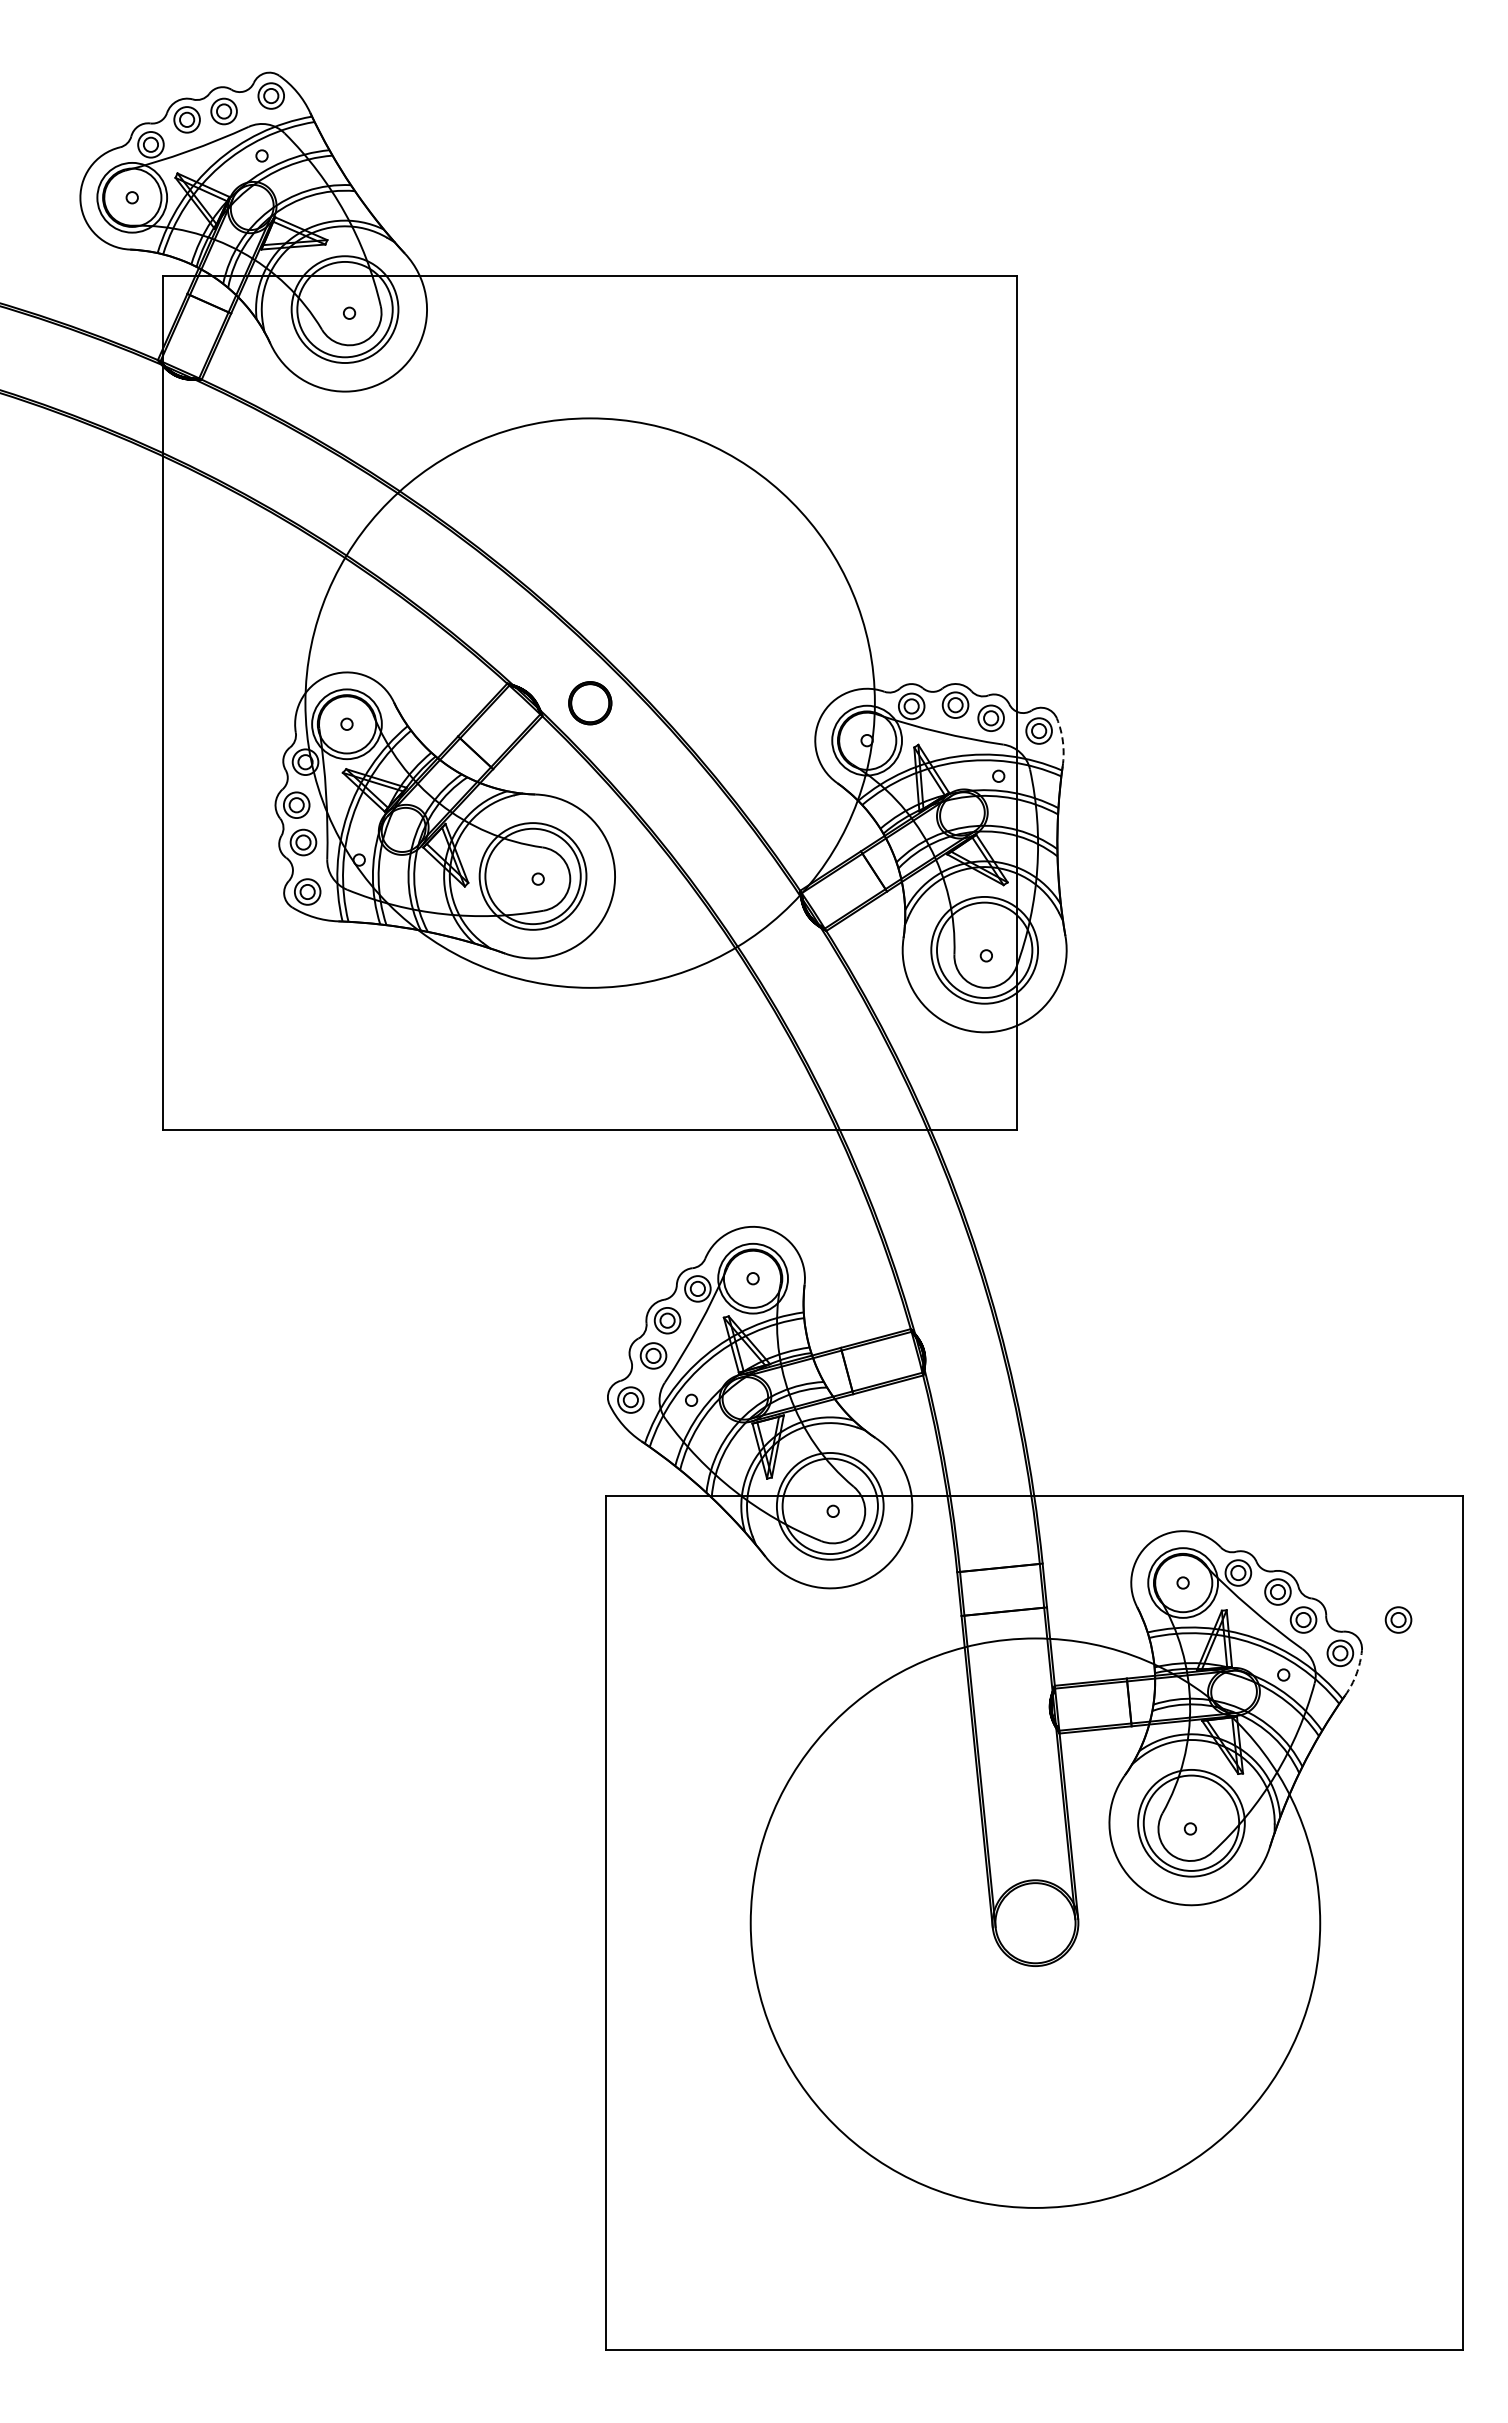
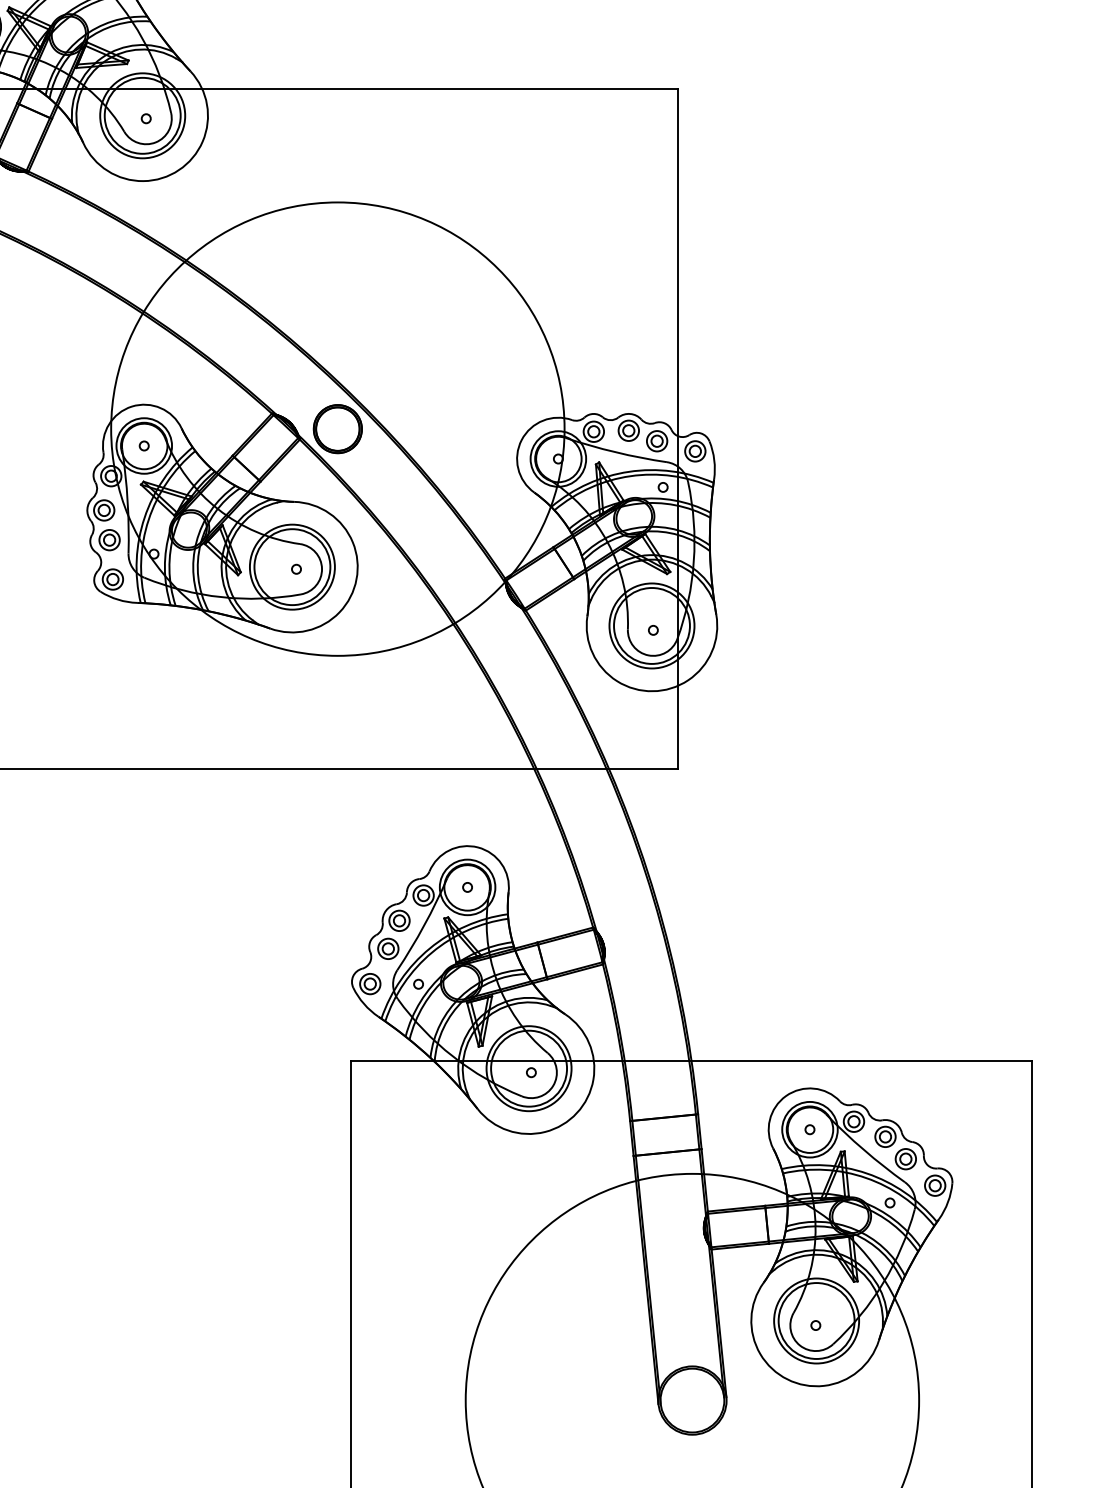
part: (590, 703) -> (338, 429), size x1.43
arc: (1062, 741) -> (713, 459), dashed -> solid
part: (1398, 1619) -> (981, 1158), removed
arc: (1356, 1673) -> (948, 1201), dashed -> solid

